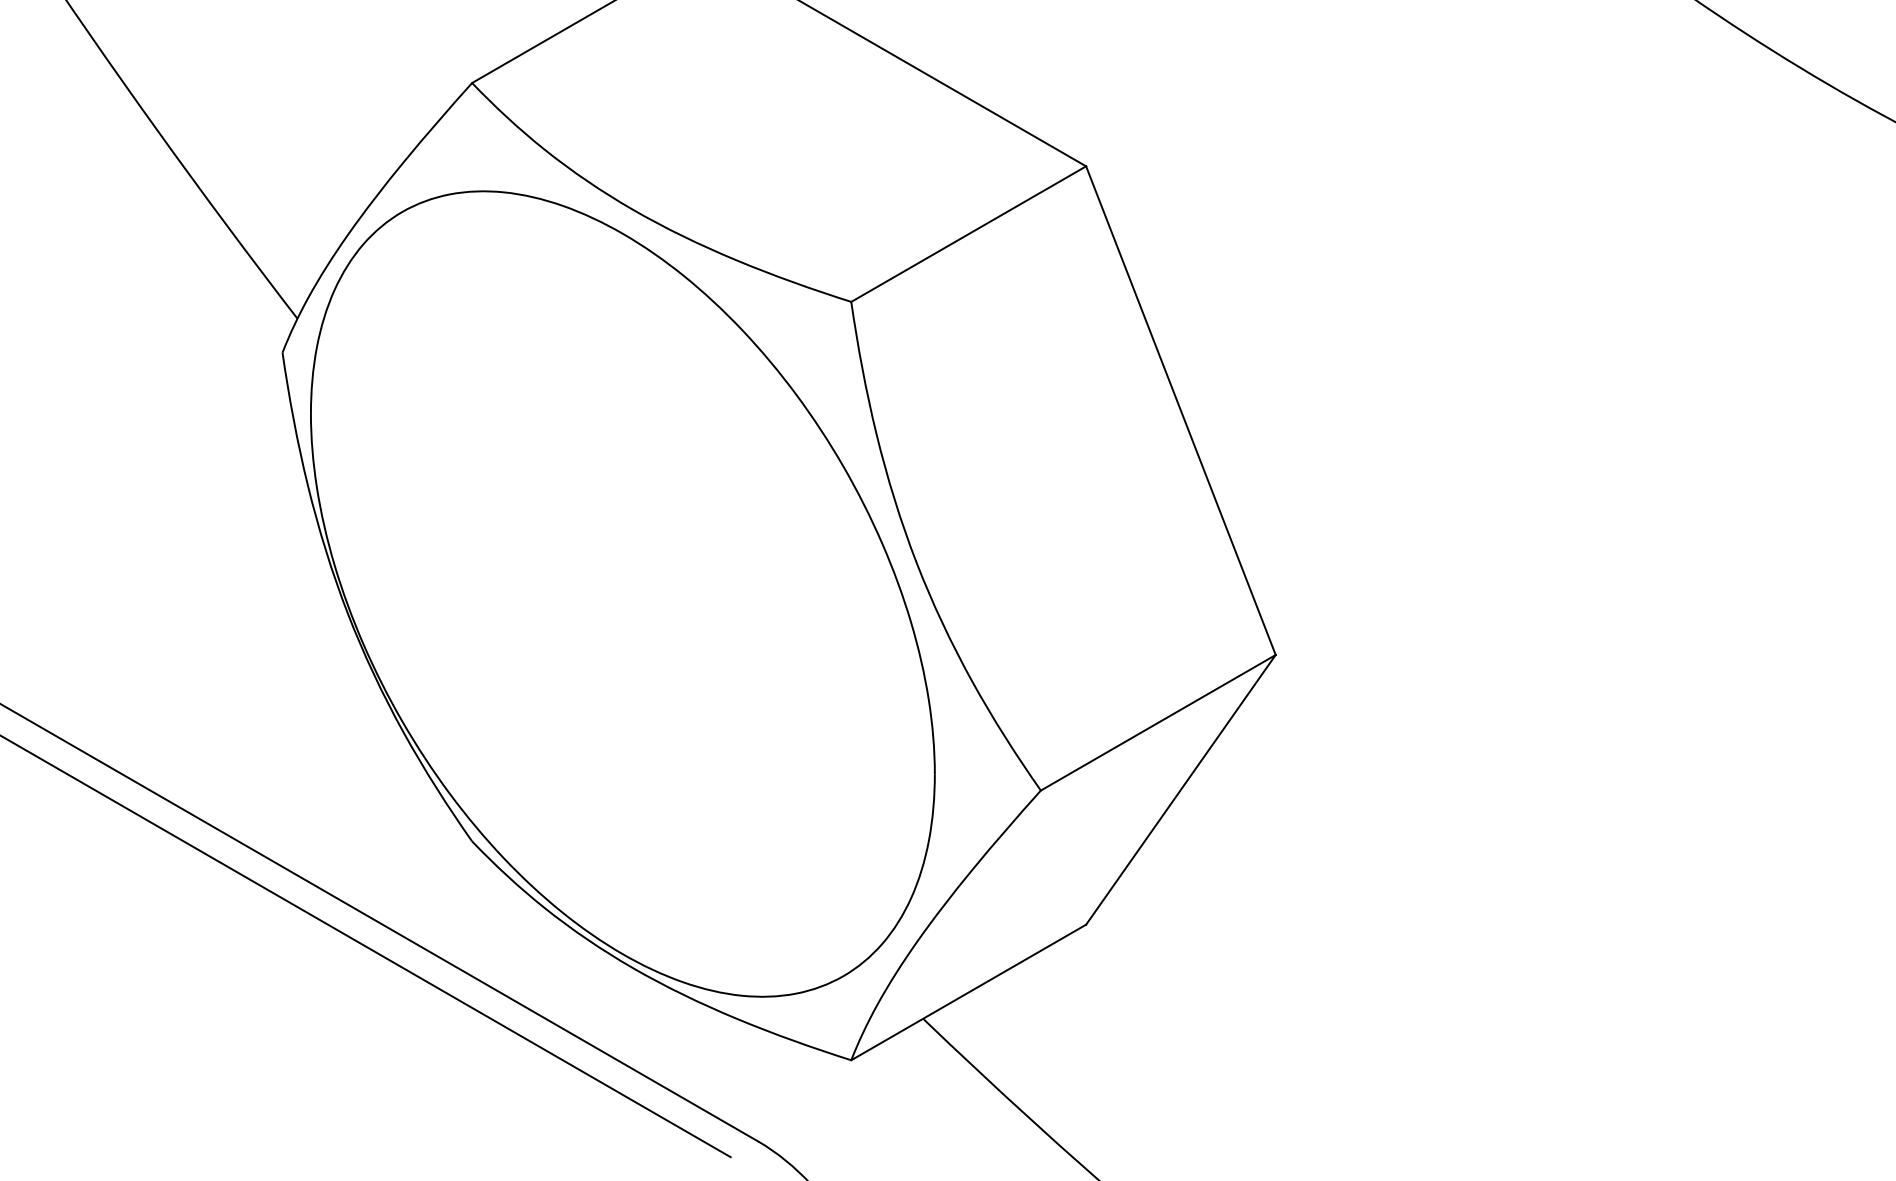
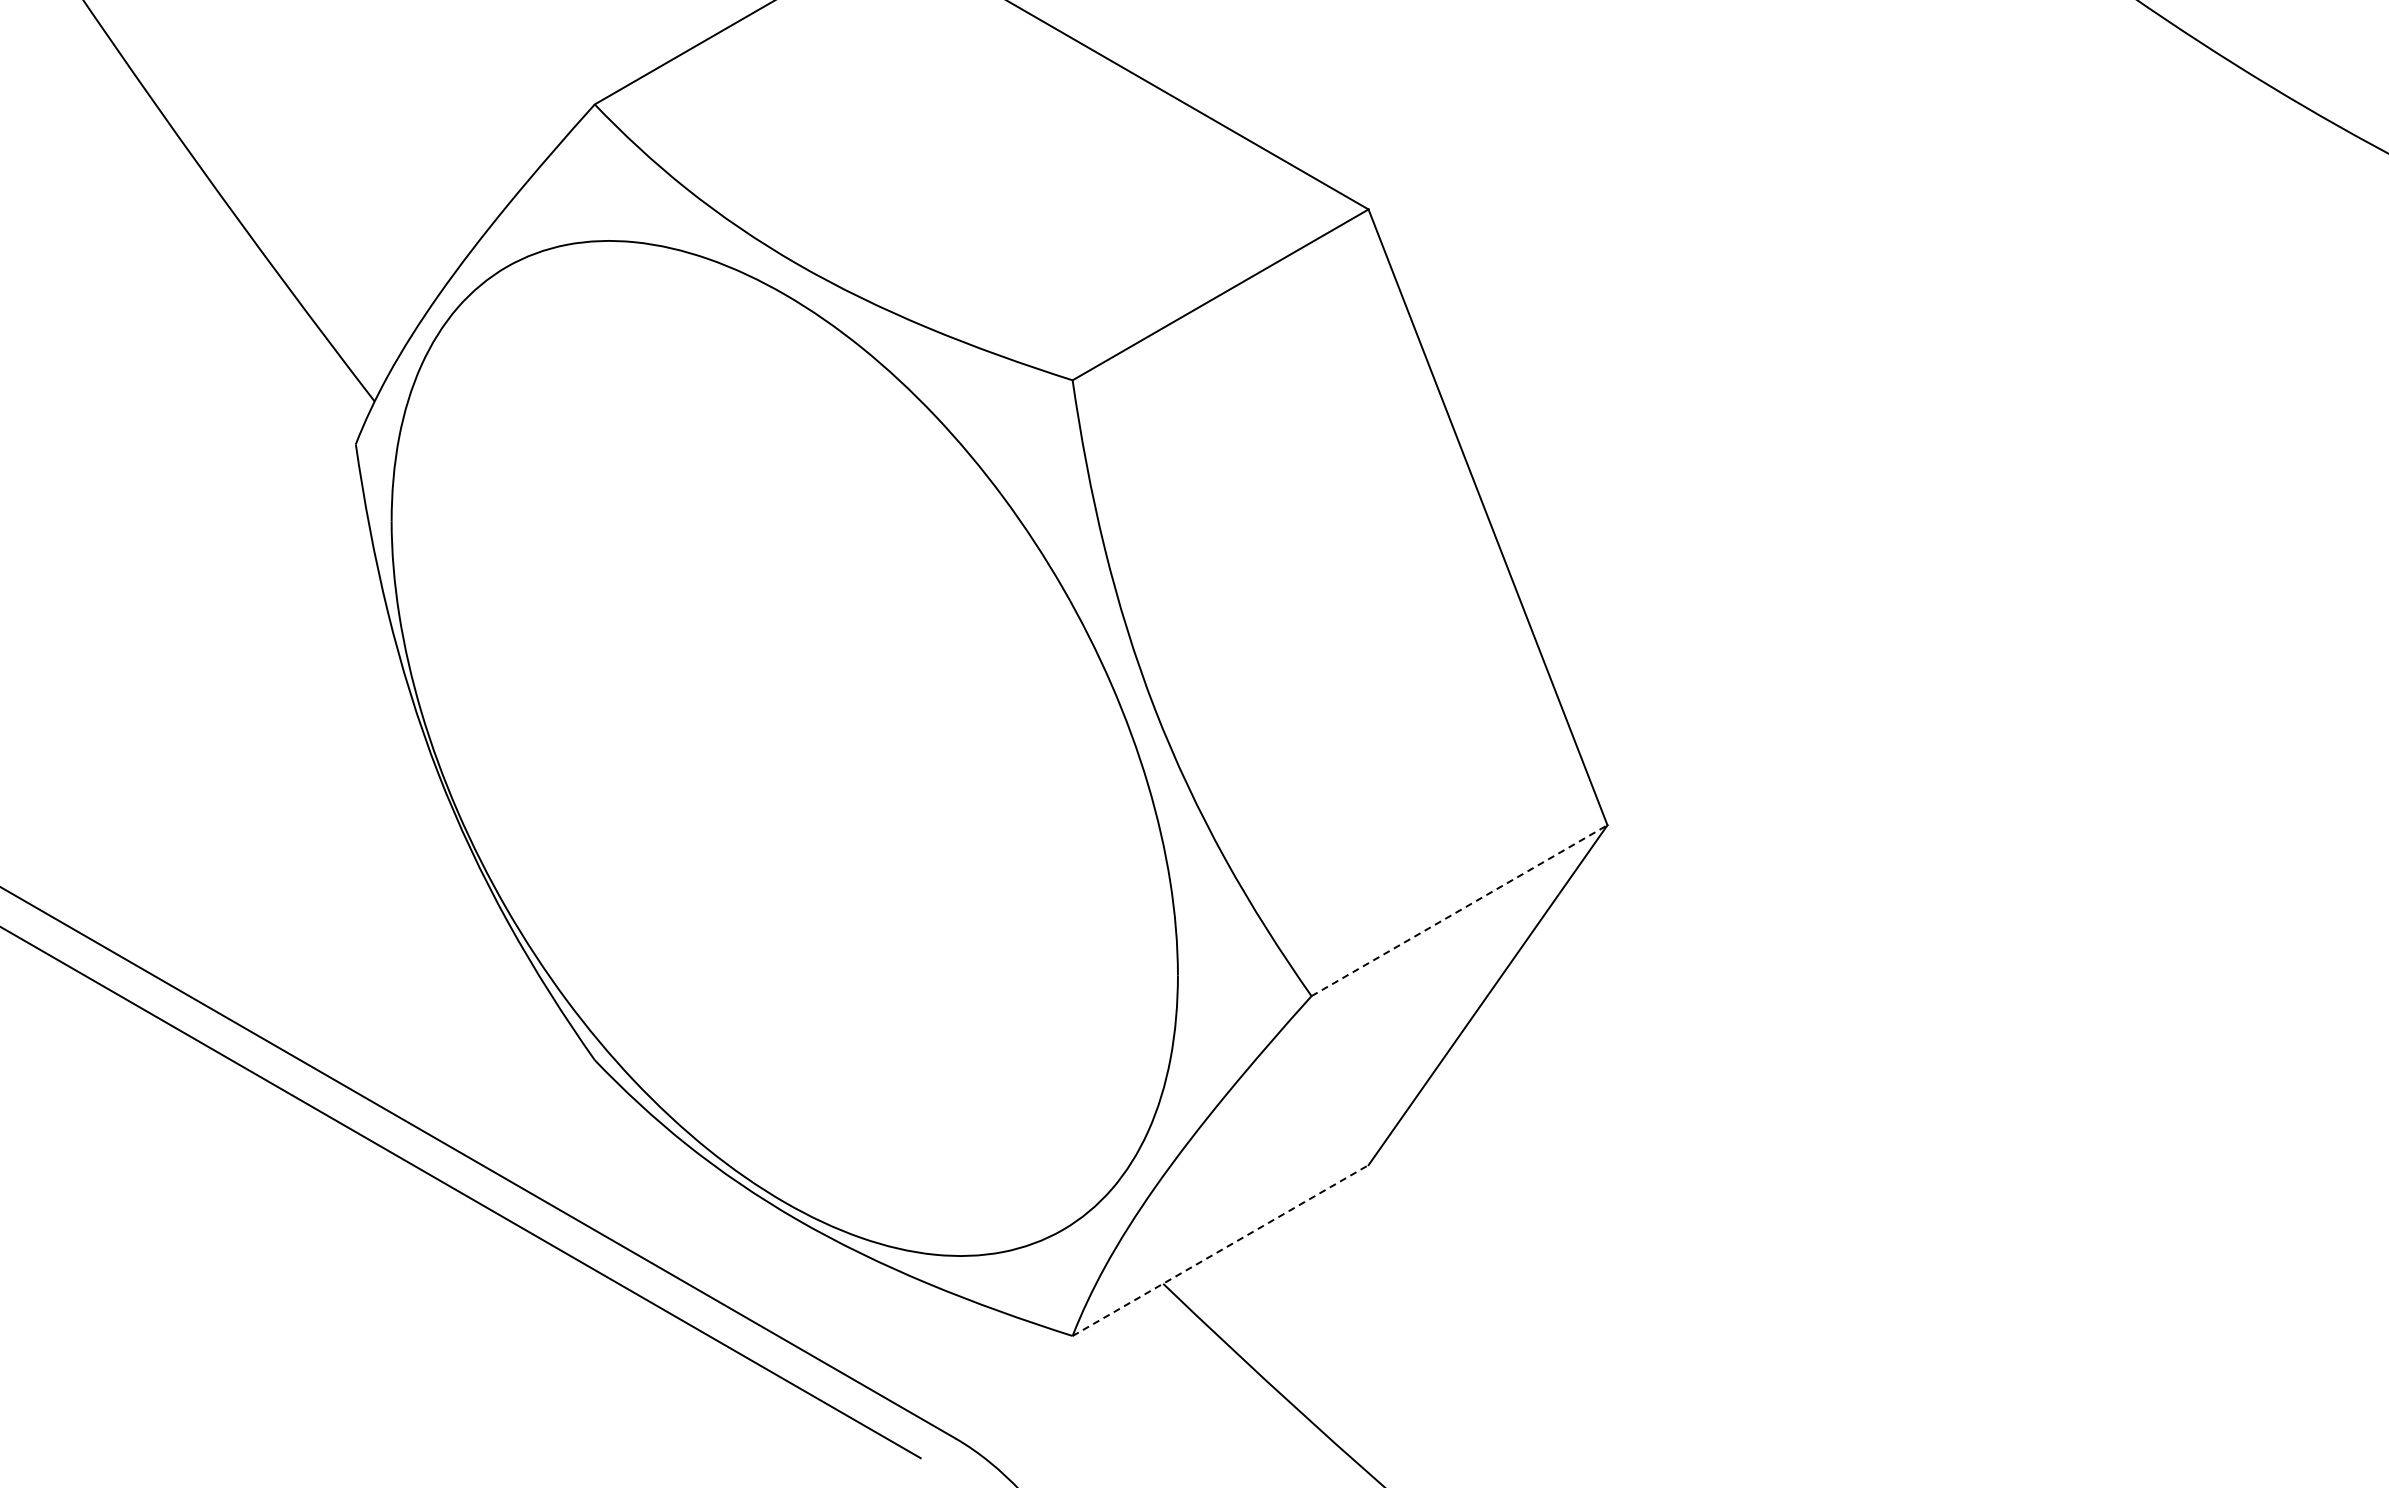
line: (1158, 722) -> (1459, 910), solid -> dashed
line: (968, 992) -> (1220, 1250), solid -> dashed

